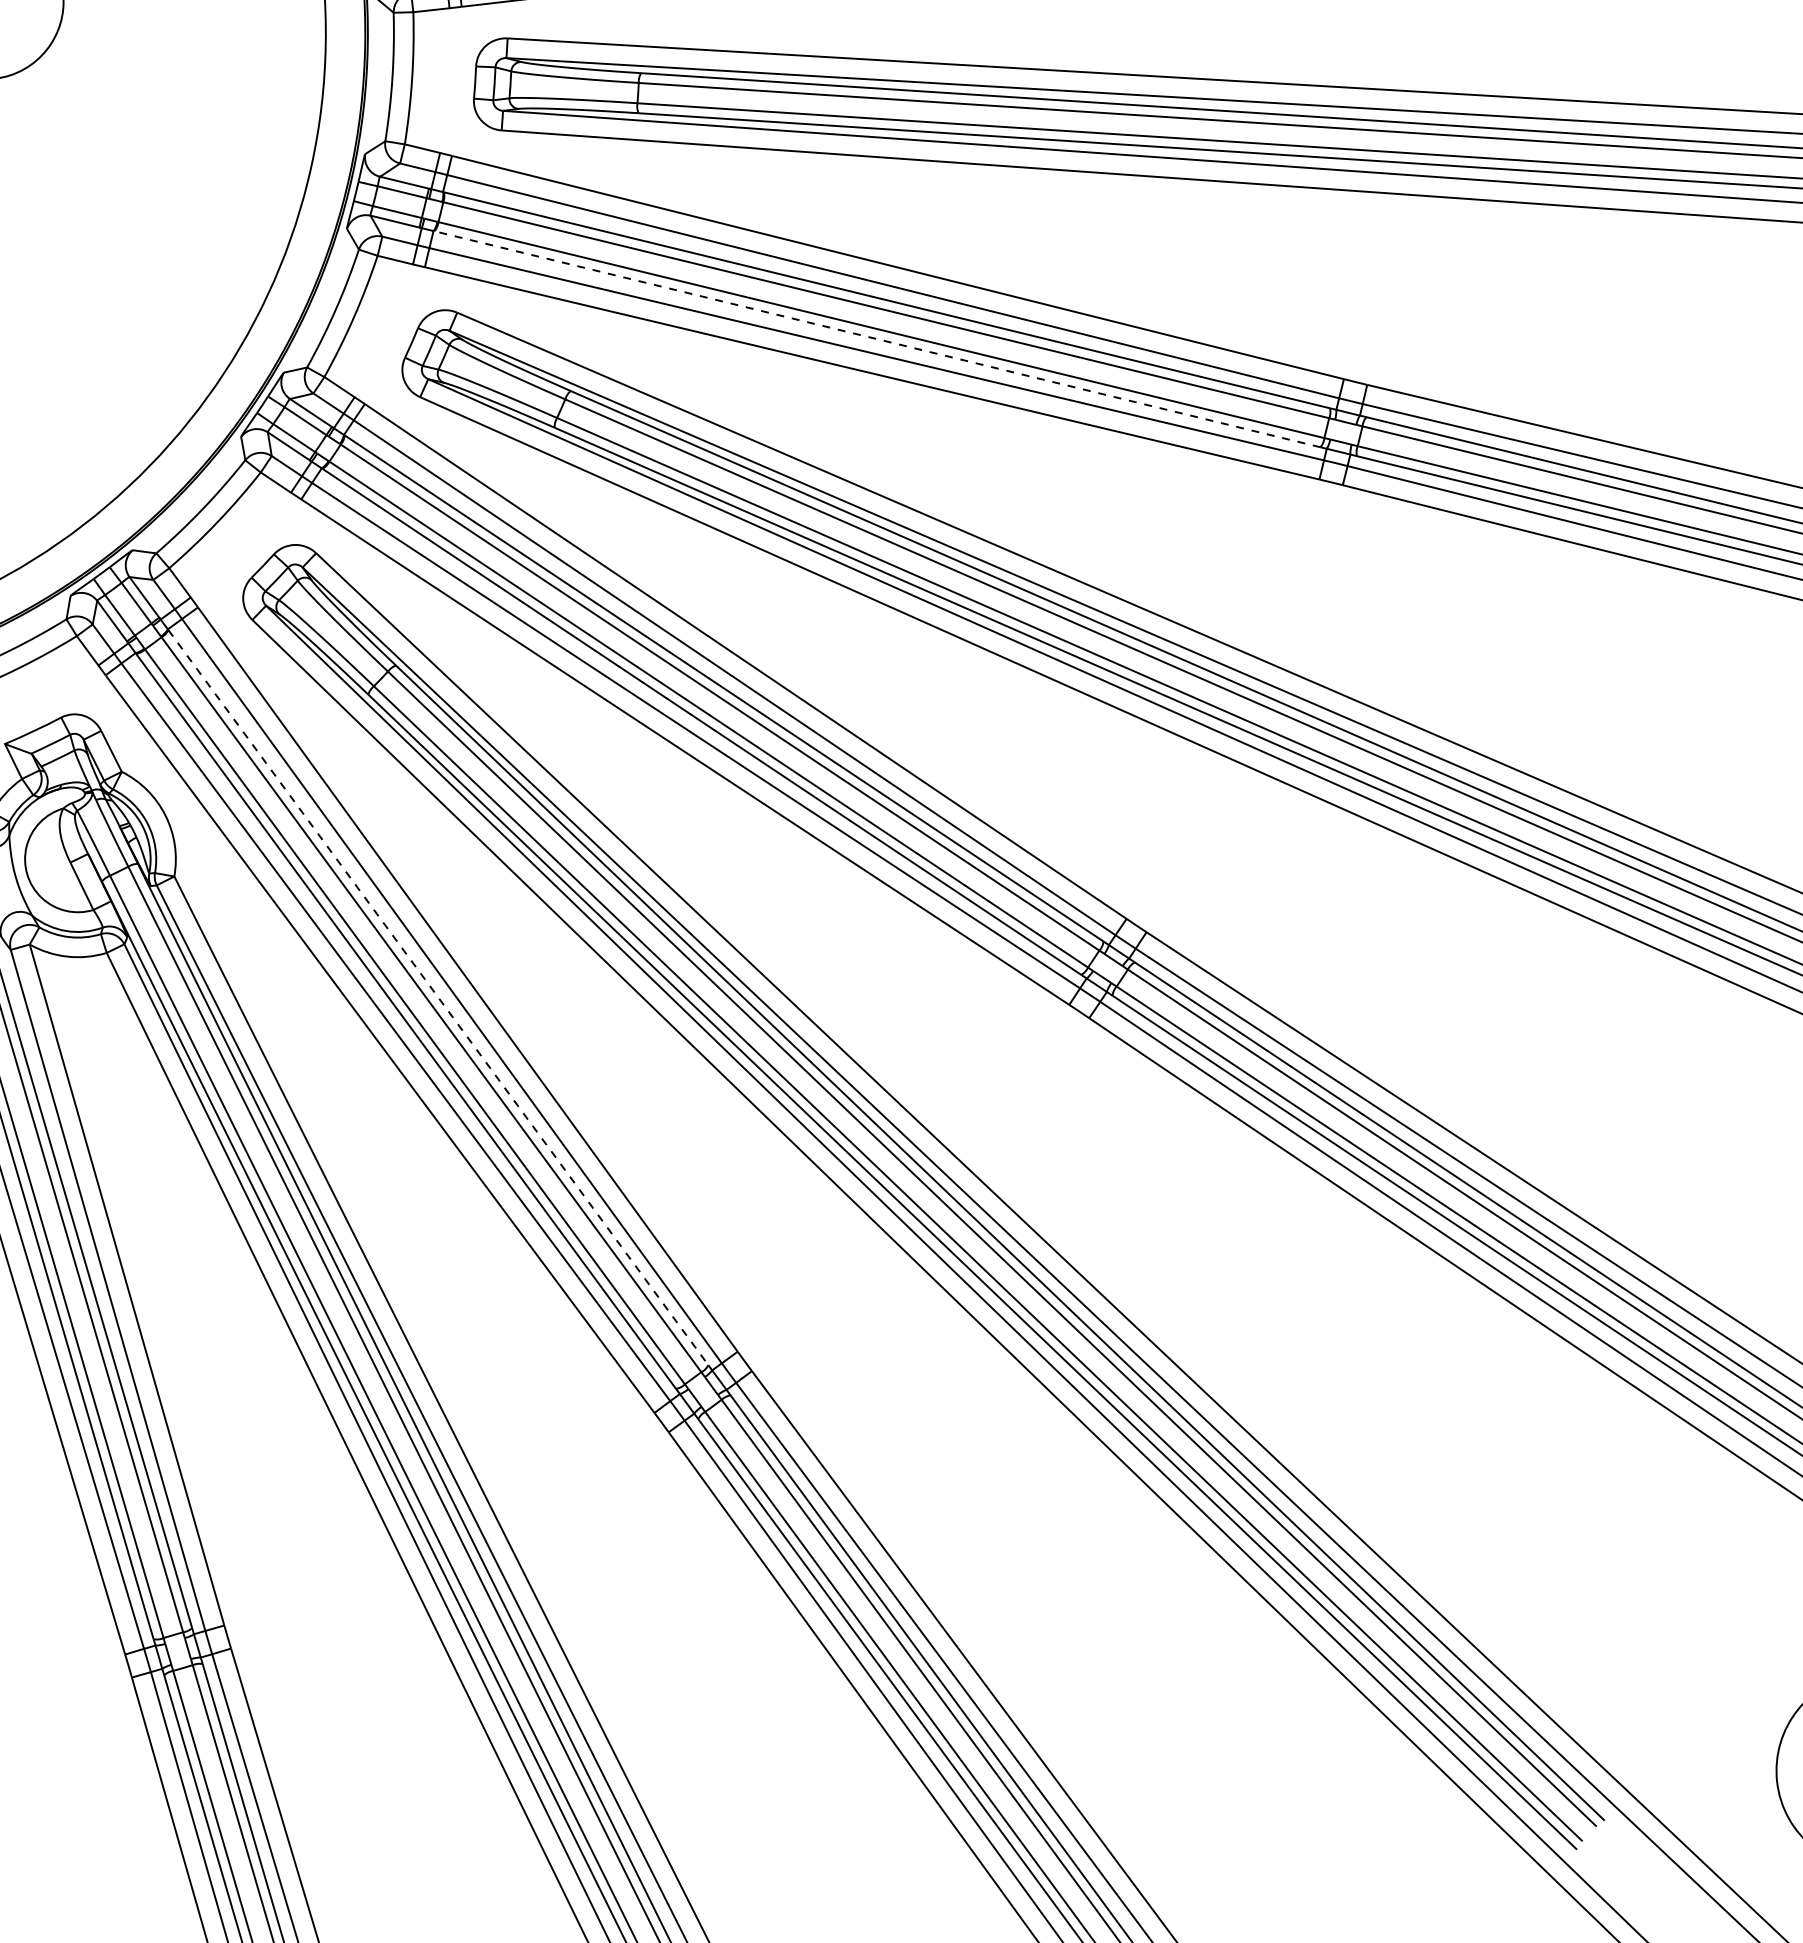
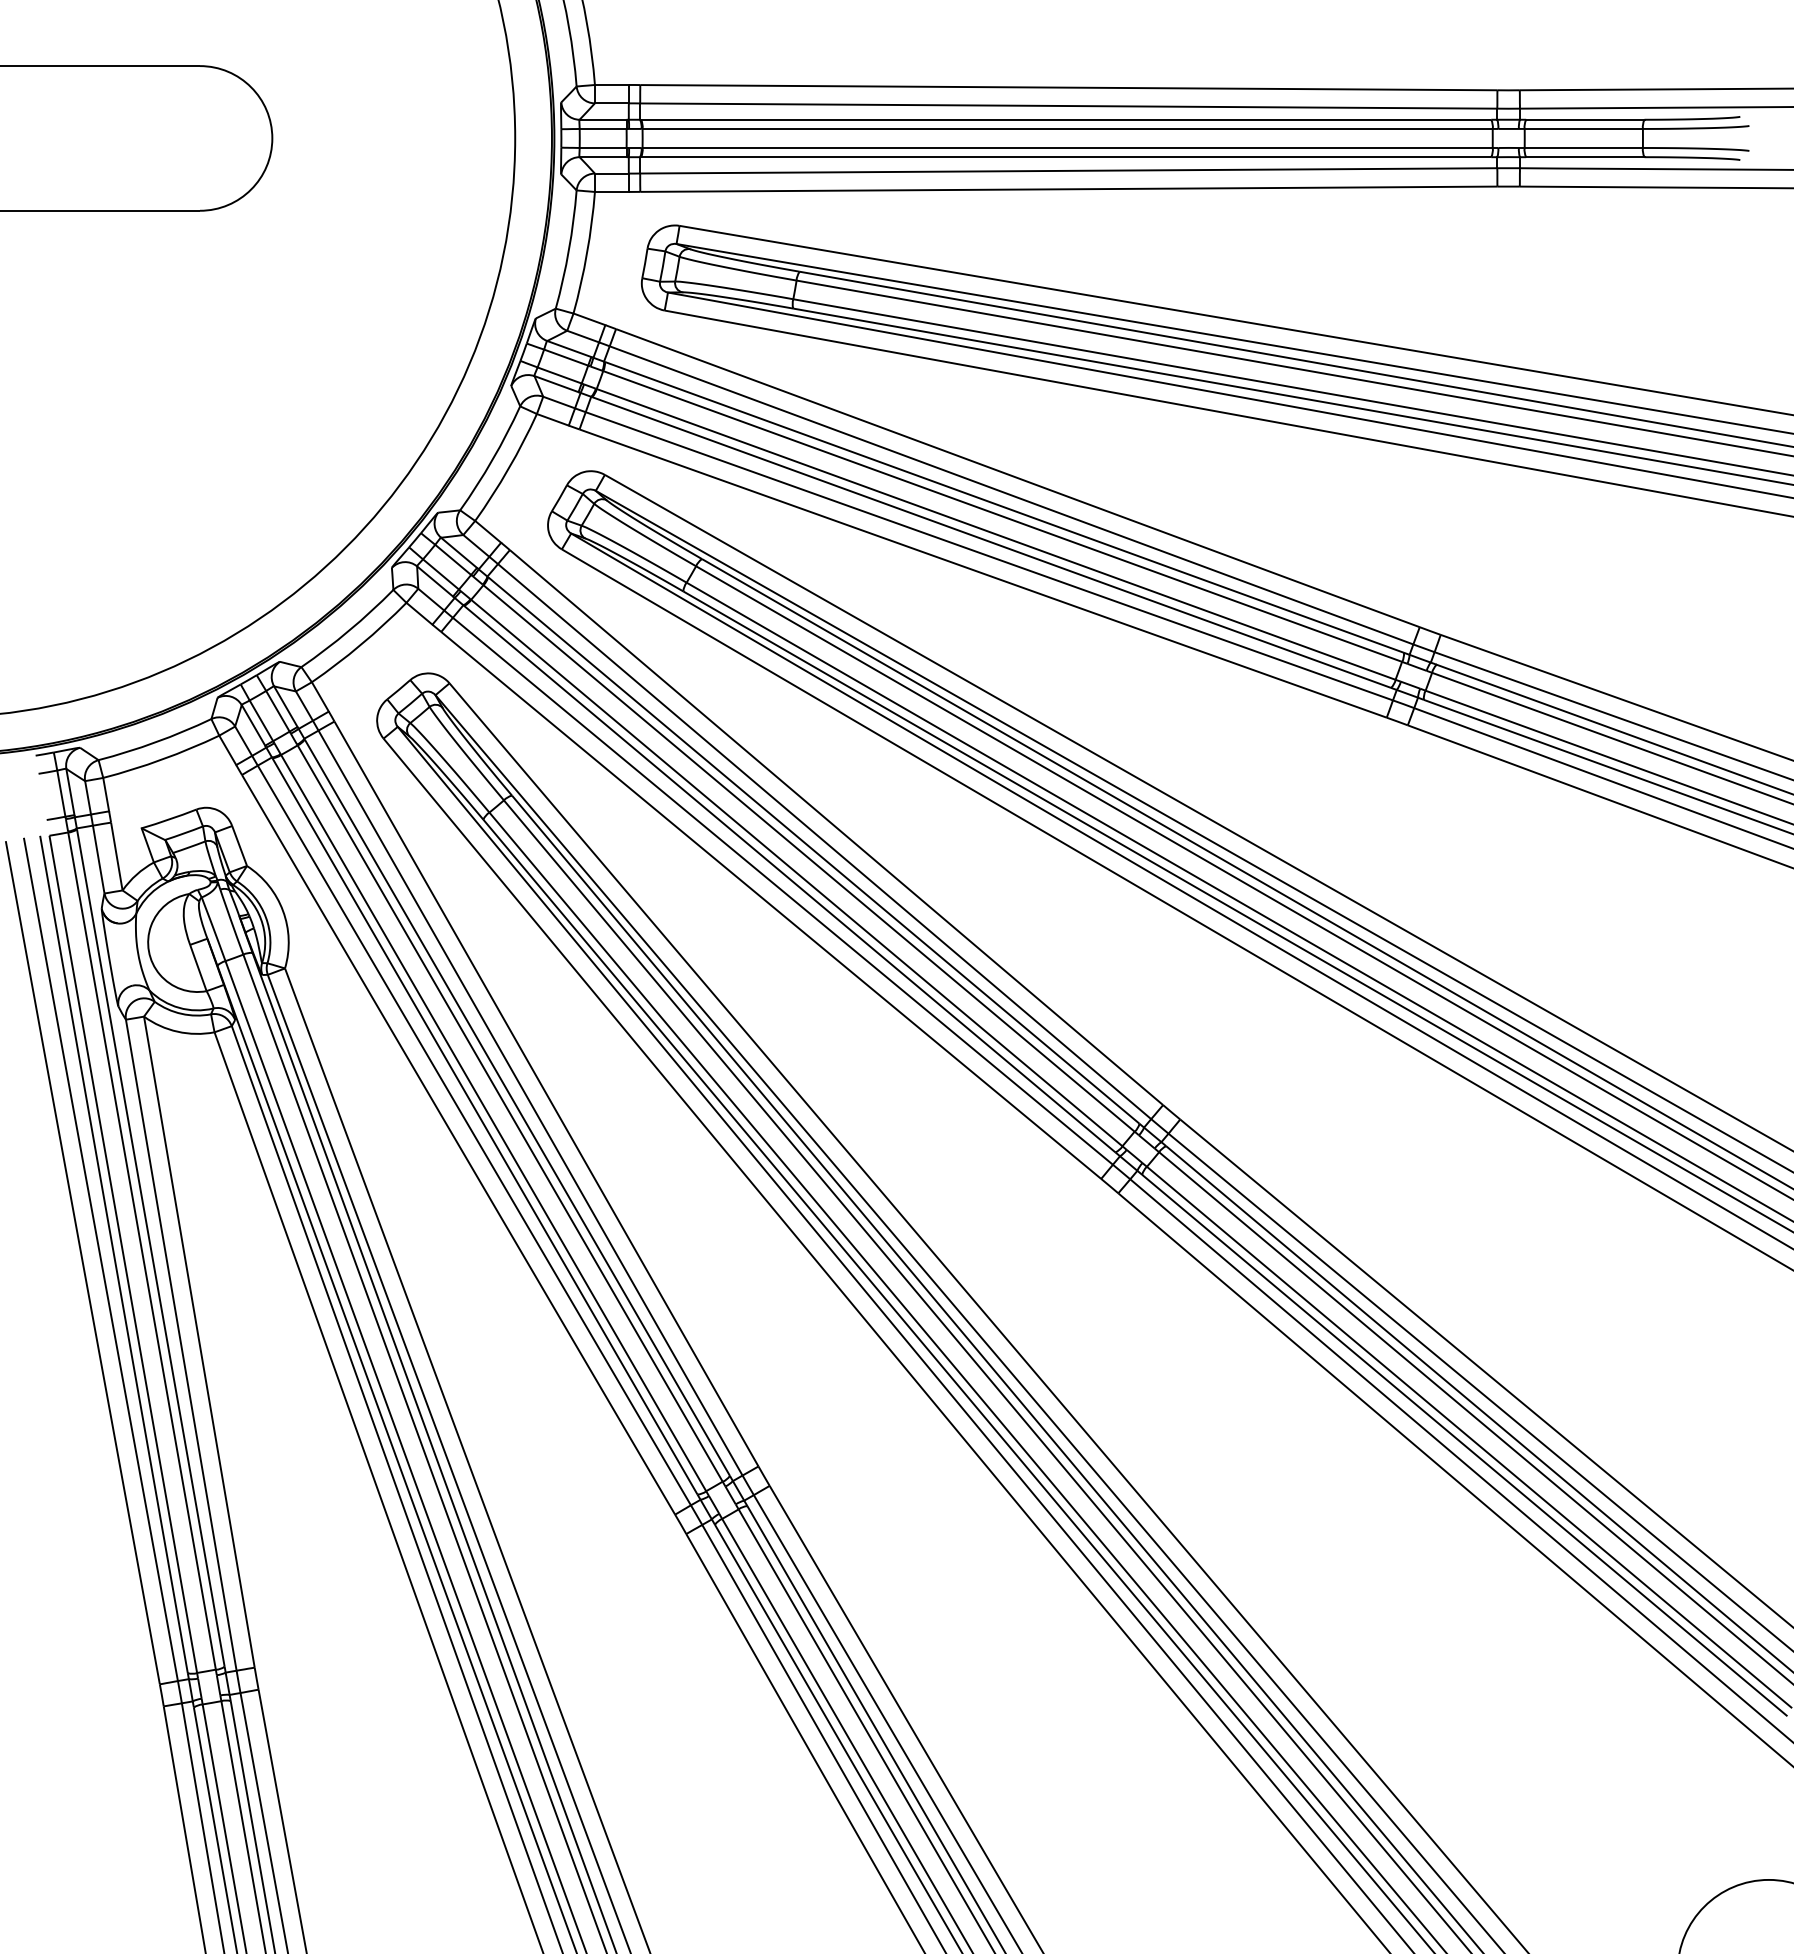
line: (877, 339) -> (991, 542), dashed -> solid
line: (438, 997) -> (517, 1107), dashed -> solid

